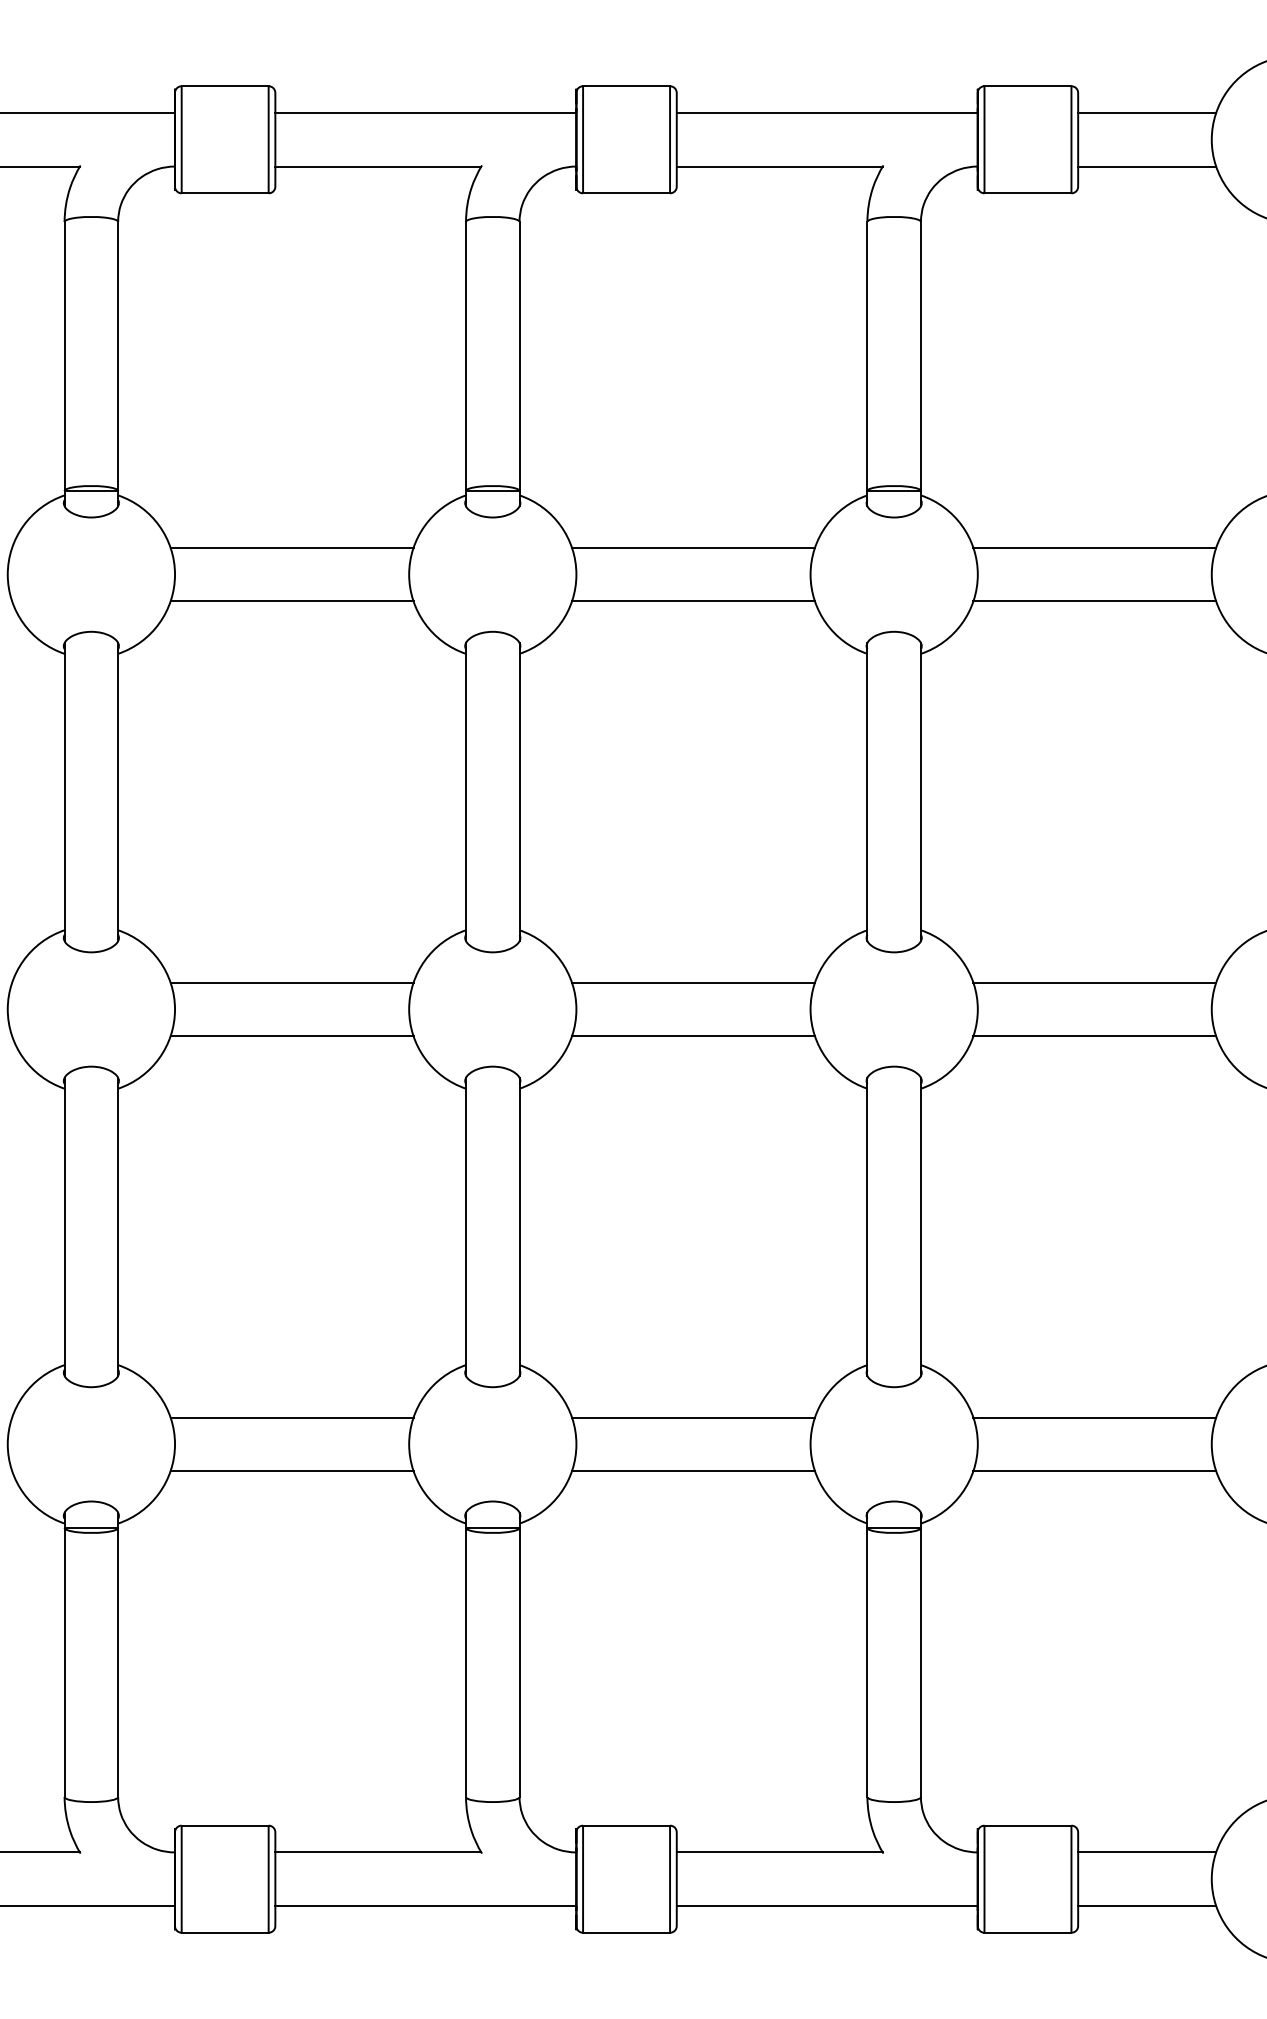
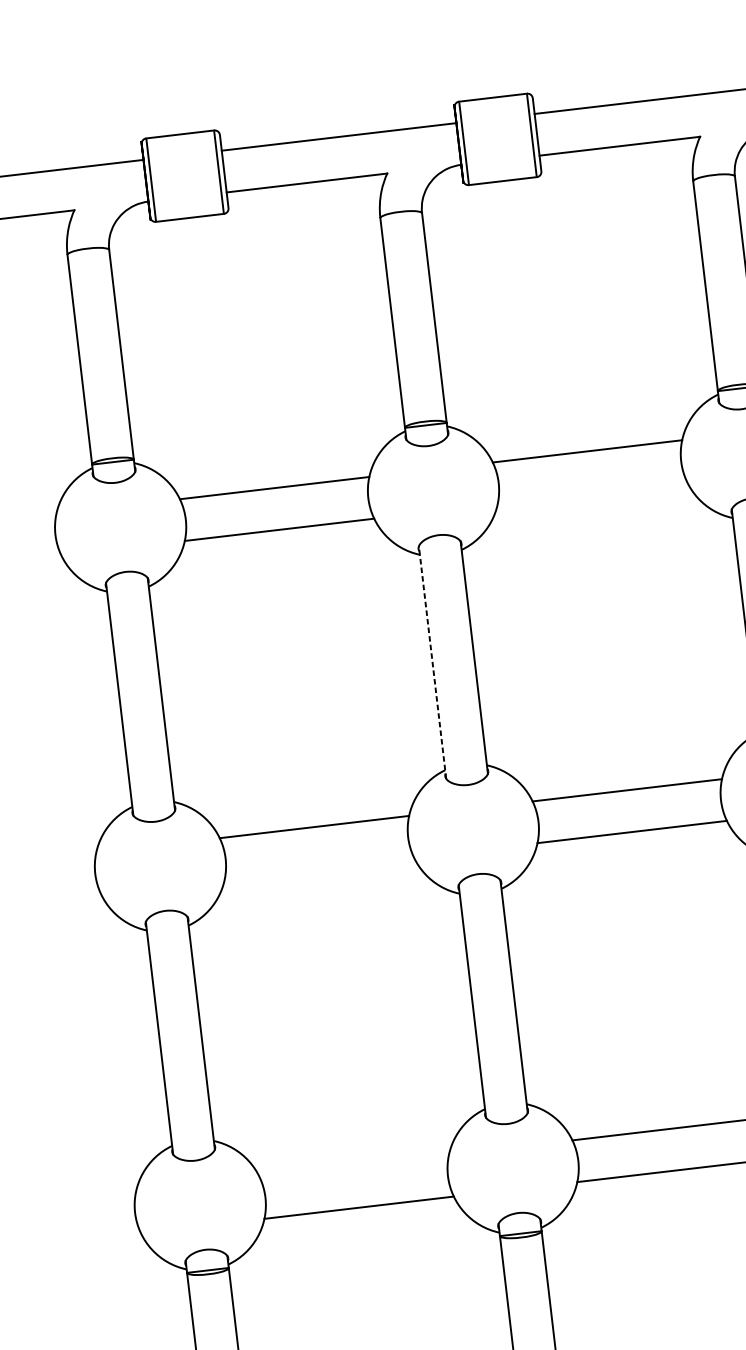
line: (693, 601) -> (592, 493), removed
line: (466, 791) -> (432, 662), solid -> dashed
line: (291, 1036) -> (318, 869), removed
line: (291, 1417) -> (353, 1165), removed

